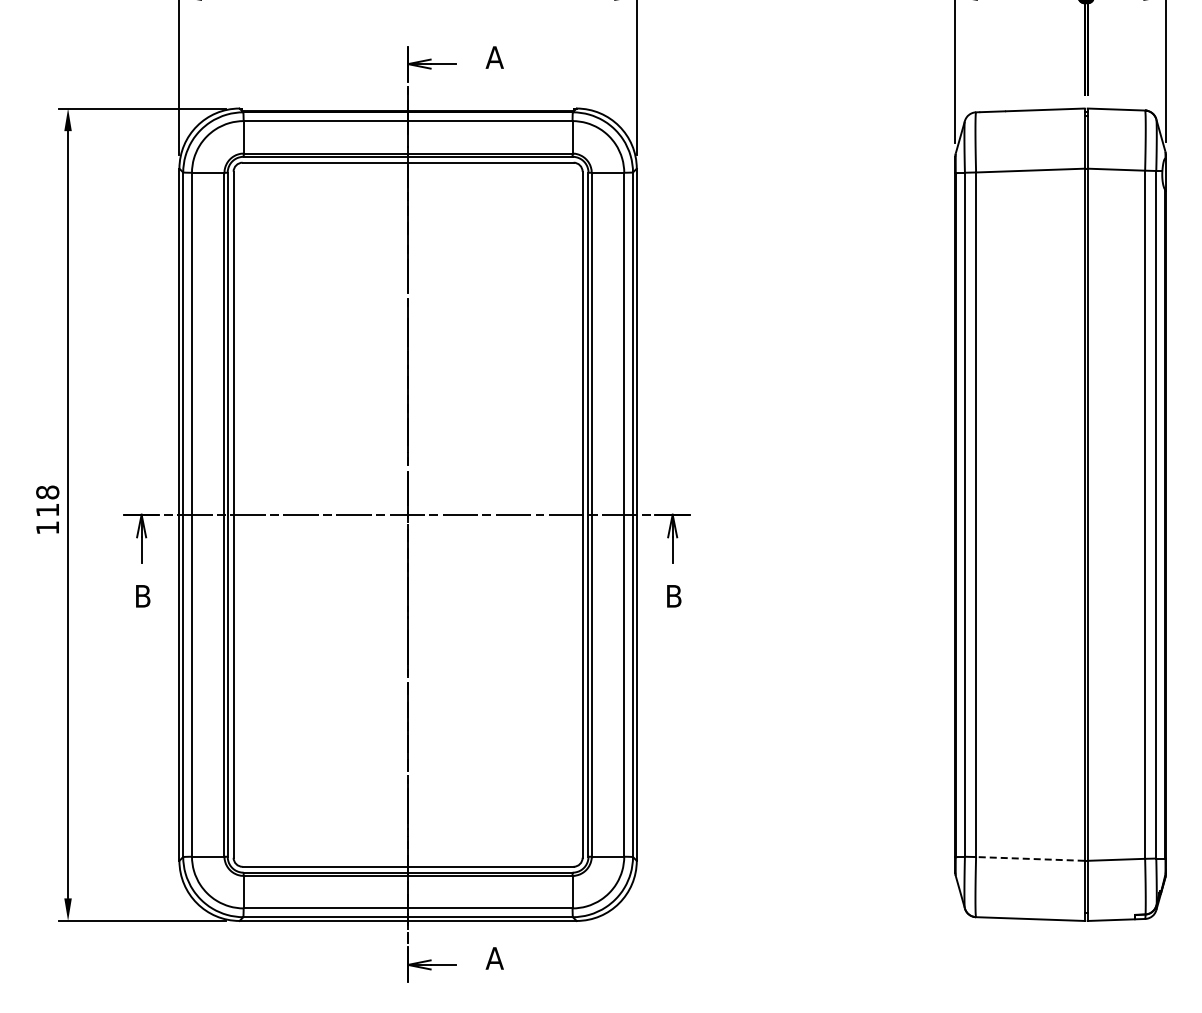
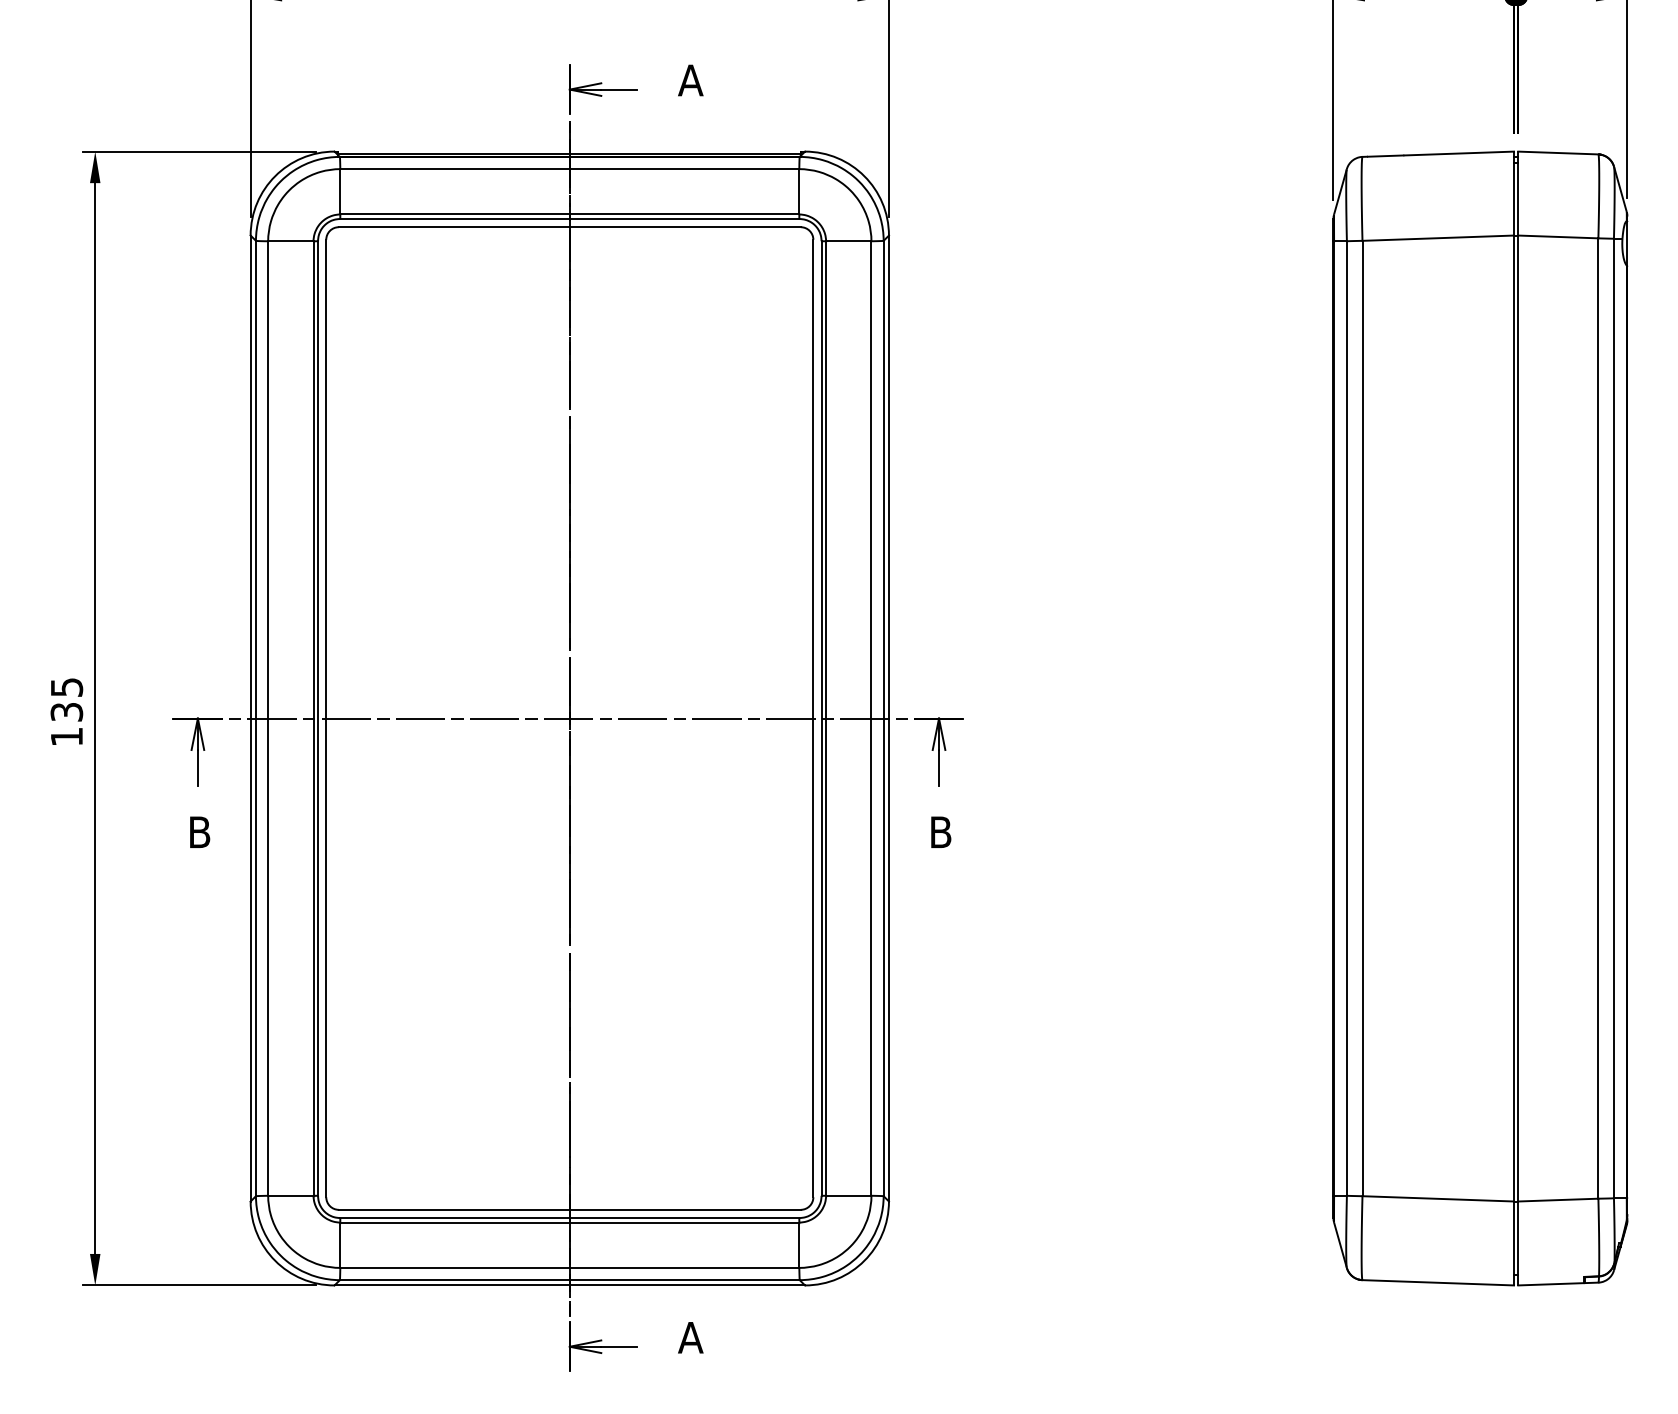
text: (47, 500) -> (66, 698), 118 -> 135
line: (1029, 858) -> (1437, 1198), dashed -> solid

